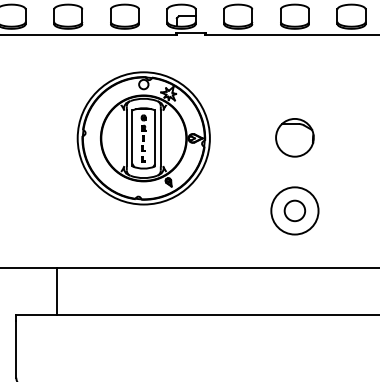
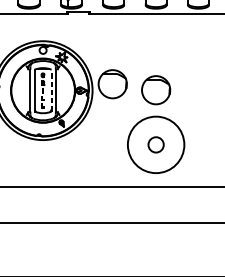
part: (236, 129) -> (112, 84), added
line: (155, 137) -> (51, 89), solid -> dashed
circle: (294, 210) -> (155, 144), size x1.6

